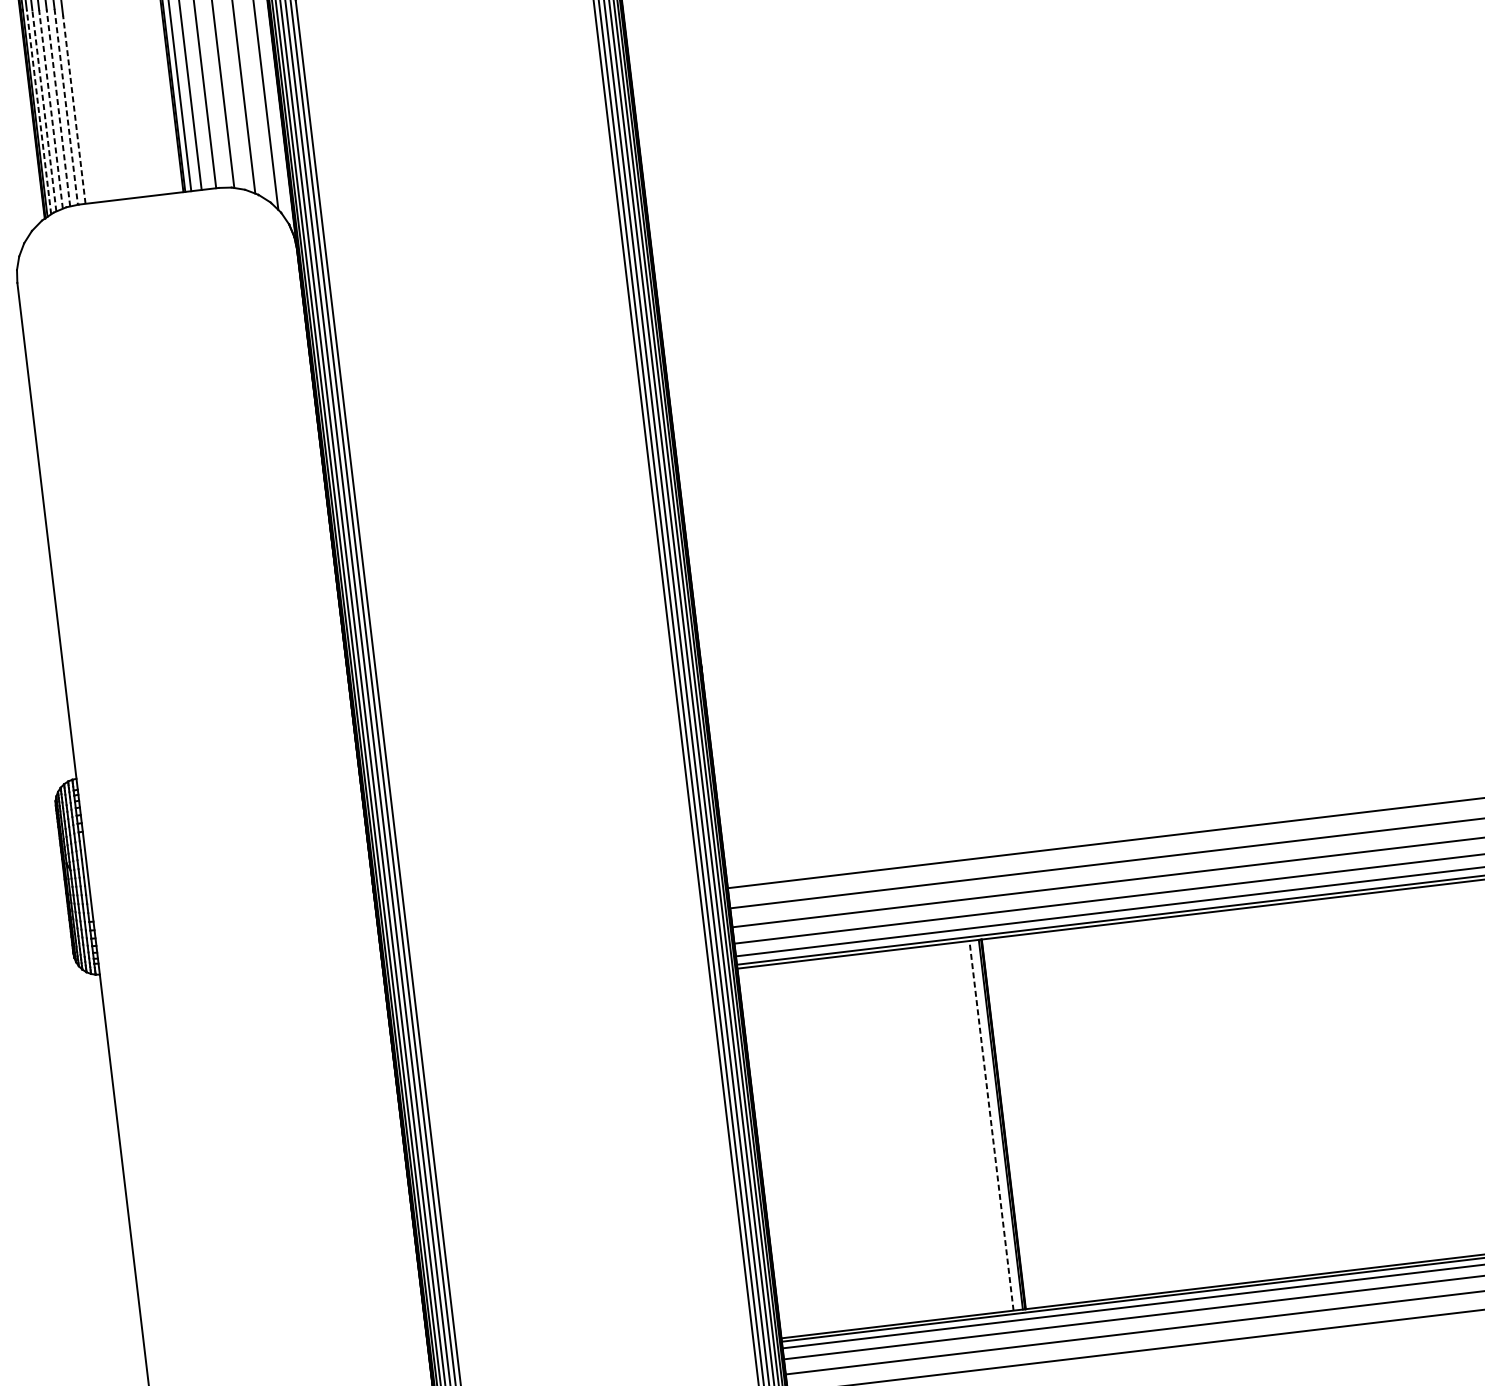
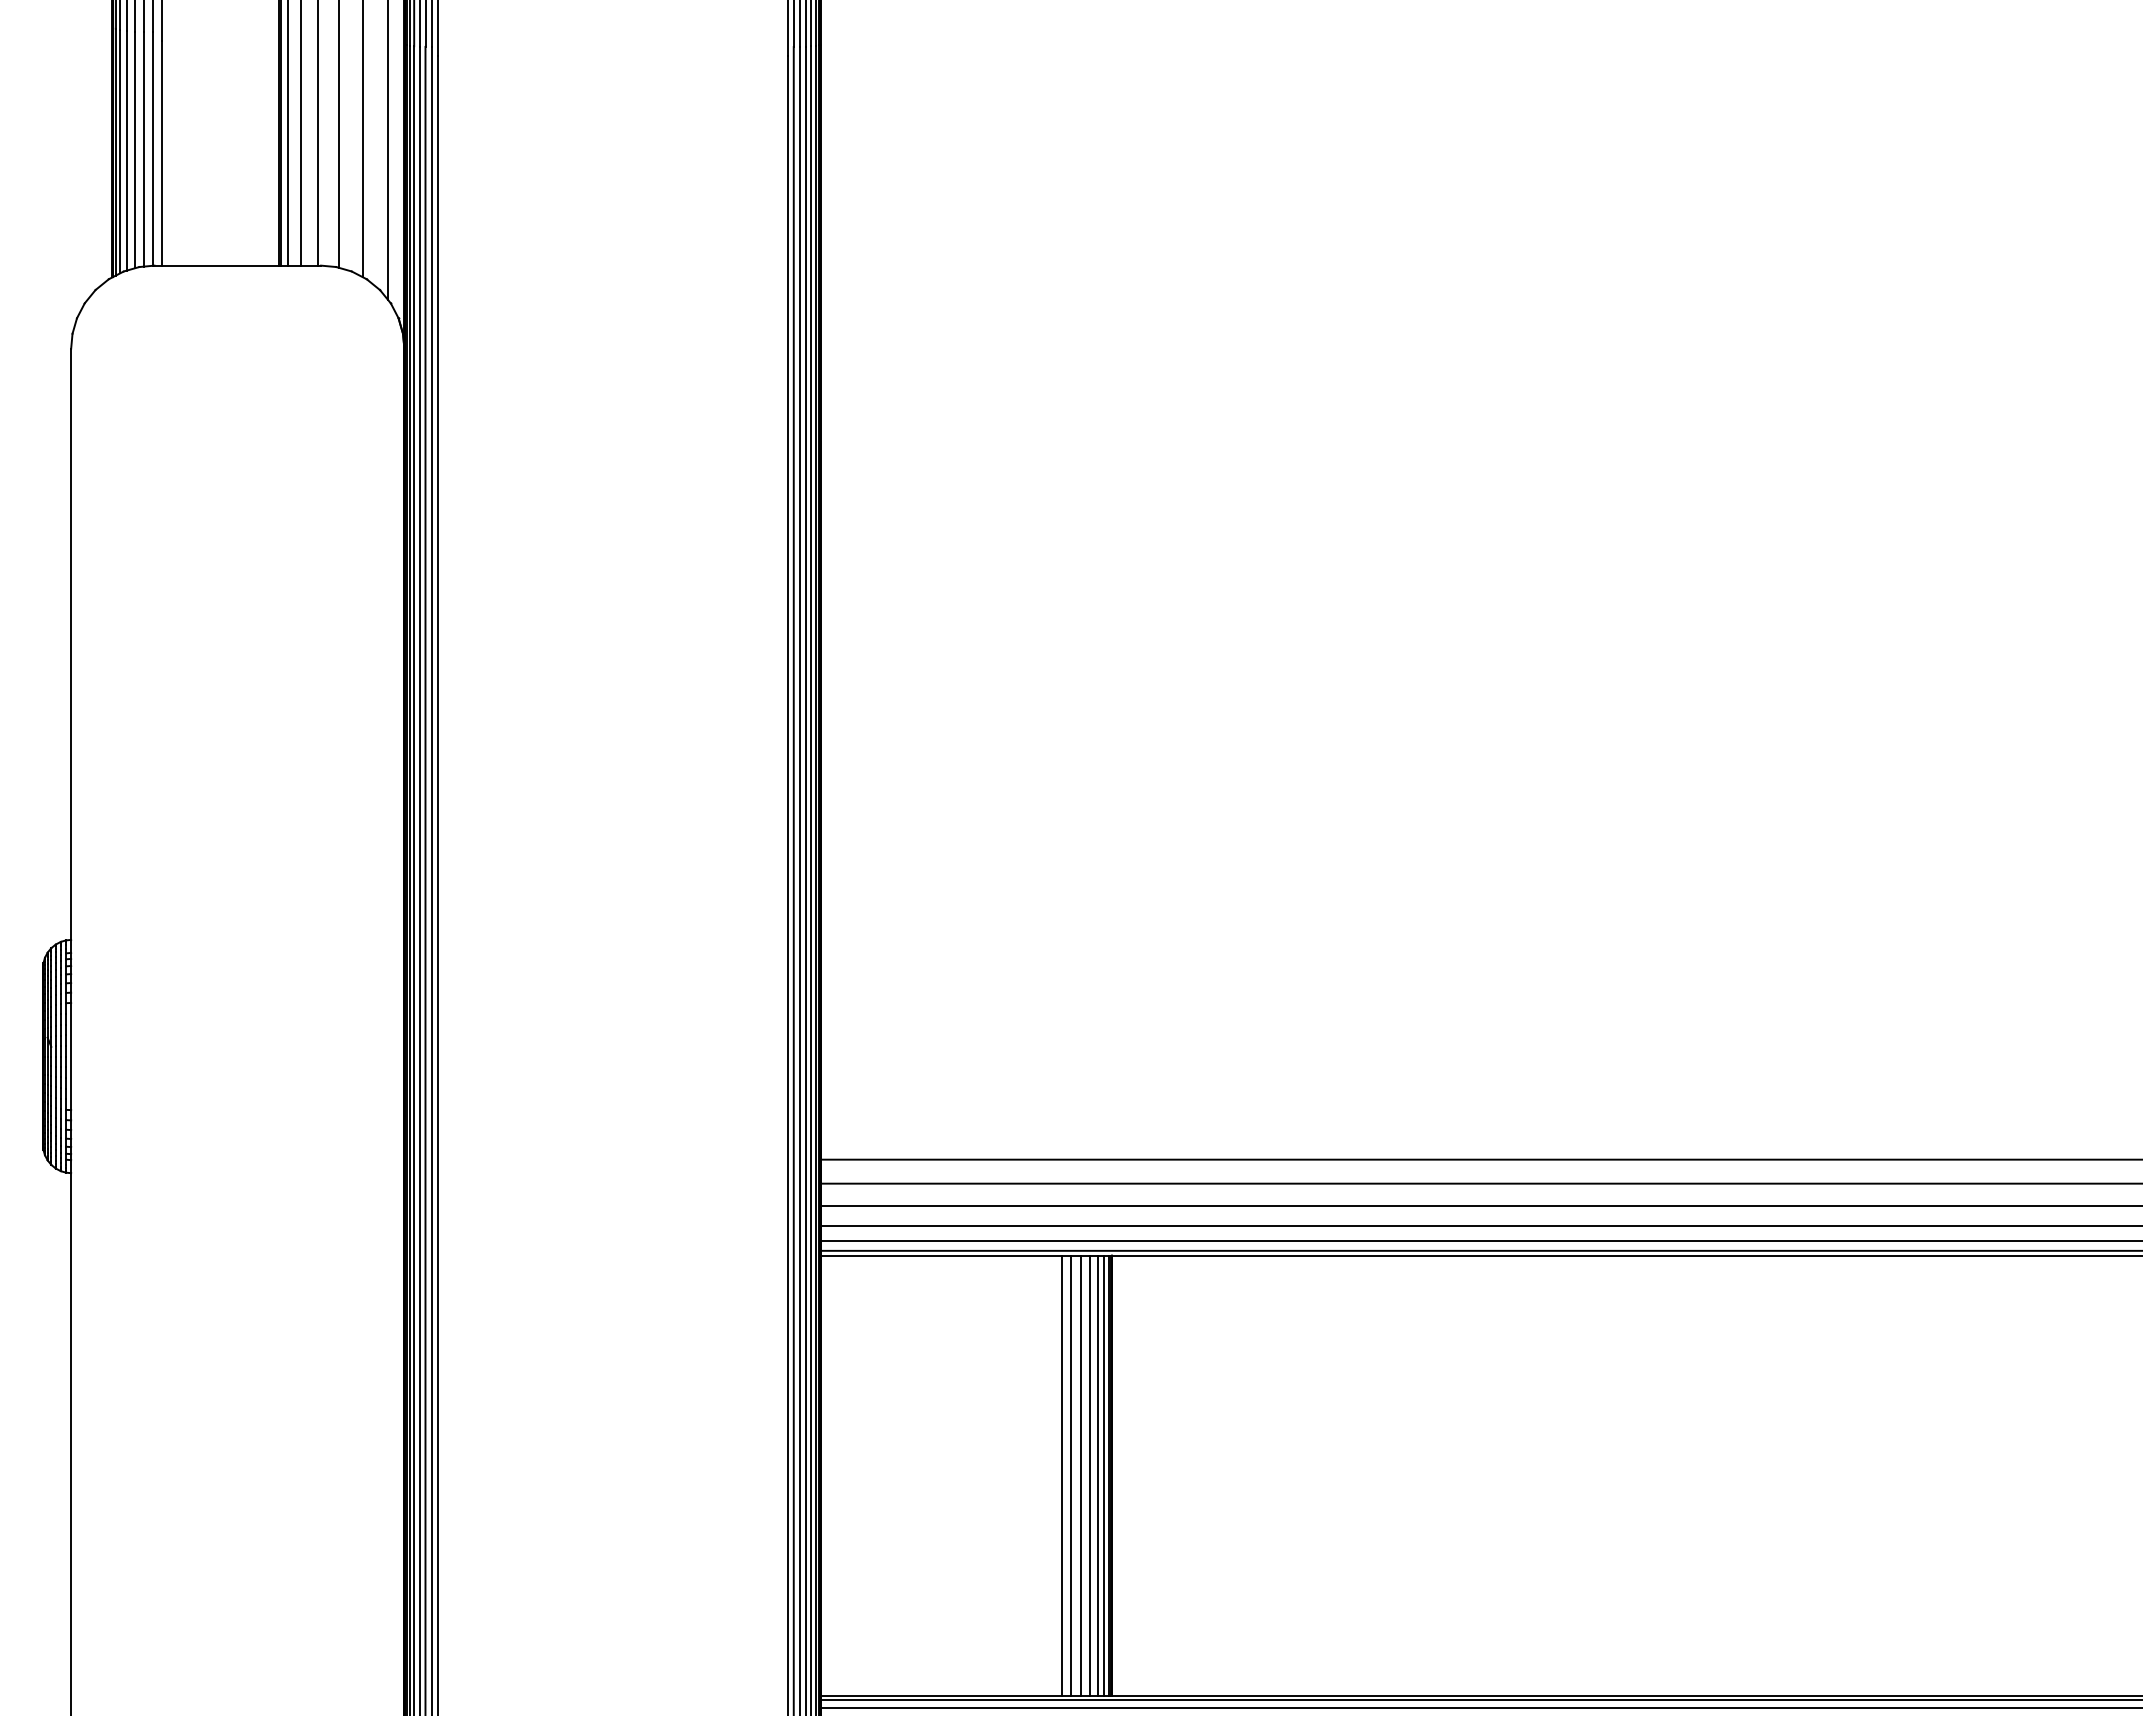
line: (58, 107) -> (143, 148), dashed -> solid
line: (66, 107) -> (153, 149), dashed -> solid
line: (74, 108) -> (162, 152), dashed -> solid
line: (50, 109) -> (134, 149), dashed -> solid
line: (43, 110) -> (126, 150), dashed -> solid
line: (39, 112) -> (120, 151), dashed -> solid
line: (997, 1124) -> (1104, 1475), added
line: (991, 1125) -> (1097, 1475), dashed -> solid
line: (984, 1126) -> (1089, 1475), added
line: (977, 1127) -> (1080, 1475), added
line: (969, 1128) -> (1071, 1475), added
line: (962, 1129) -> (1062, 1475), added

